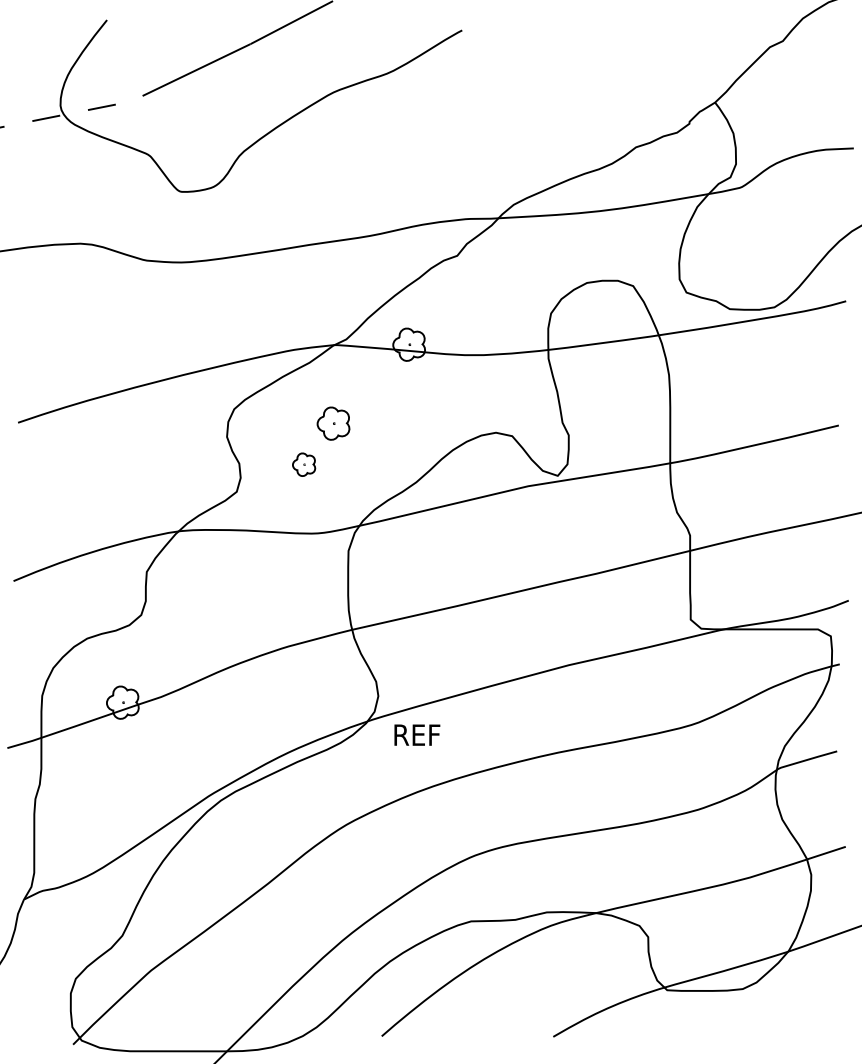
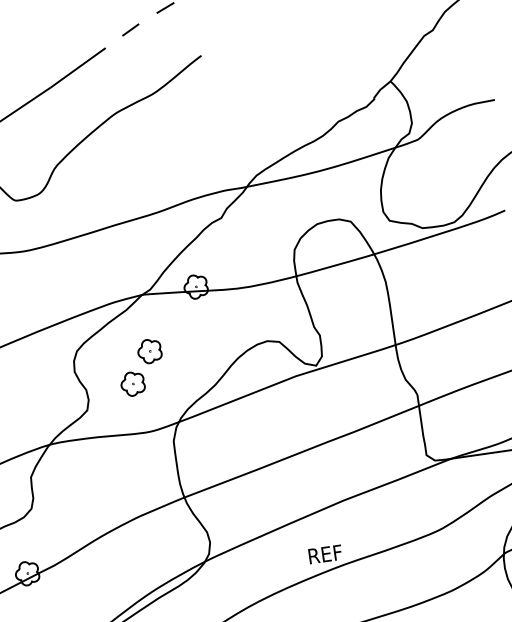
part: (303, 464) -> (132, 383), size x1.43
text: (417, 734) -> (325, 553), moved

